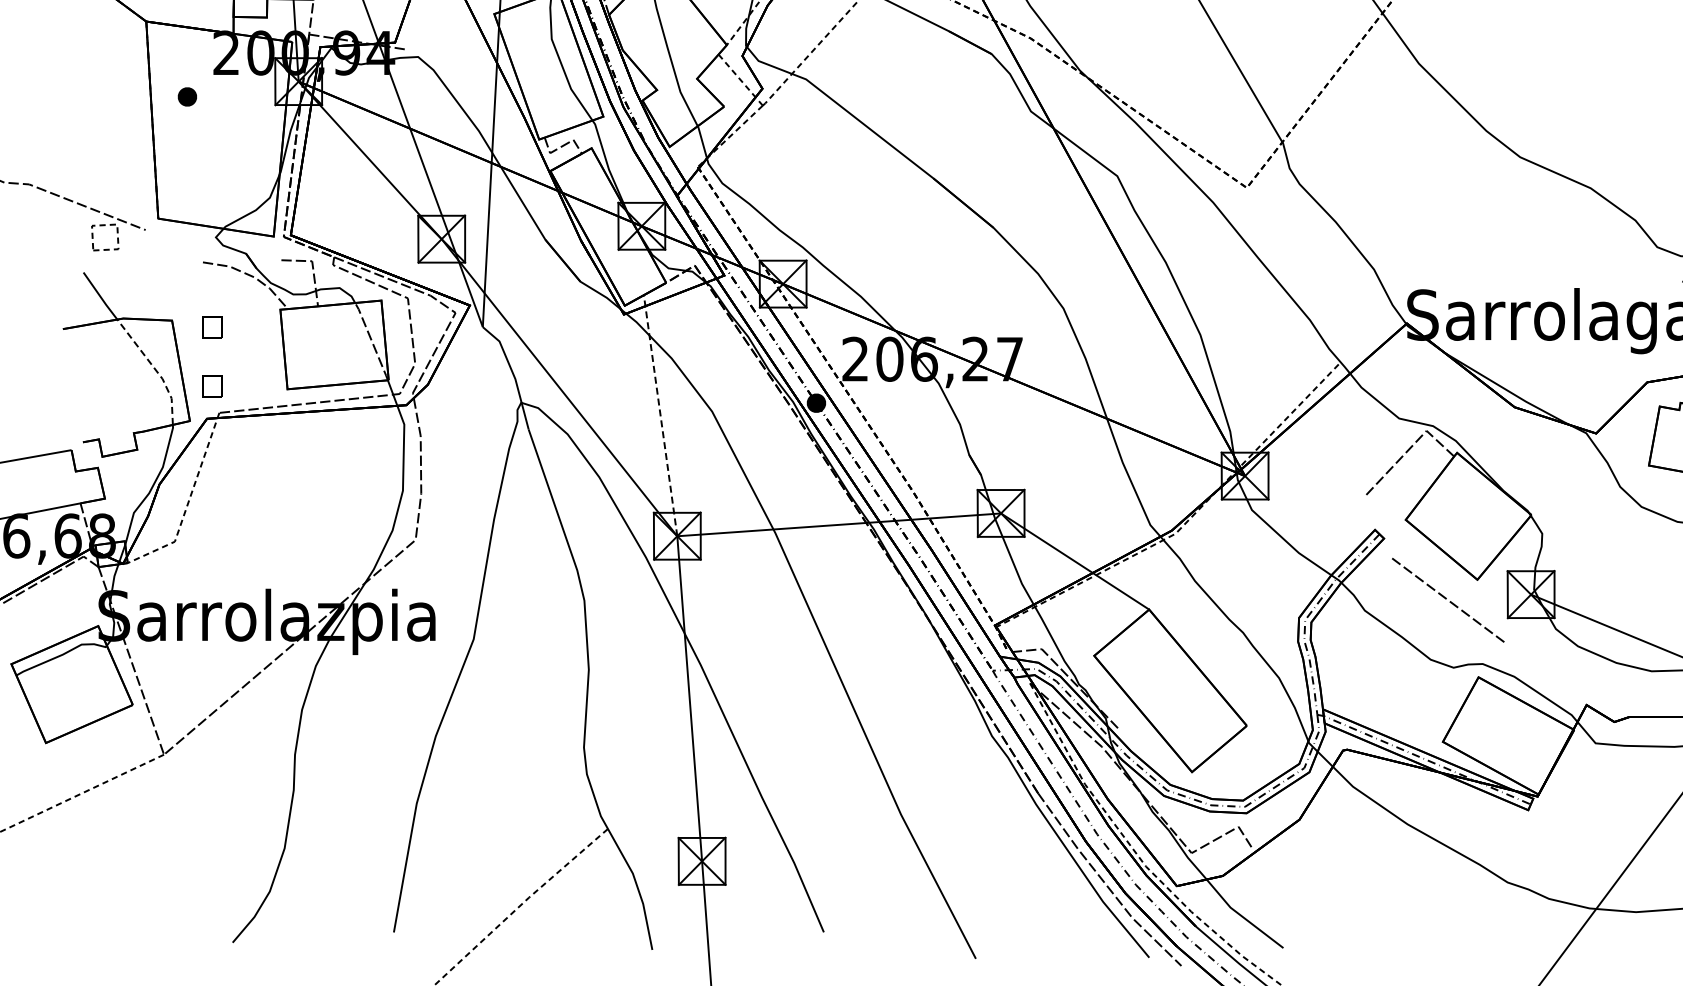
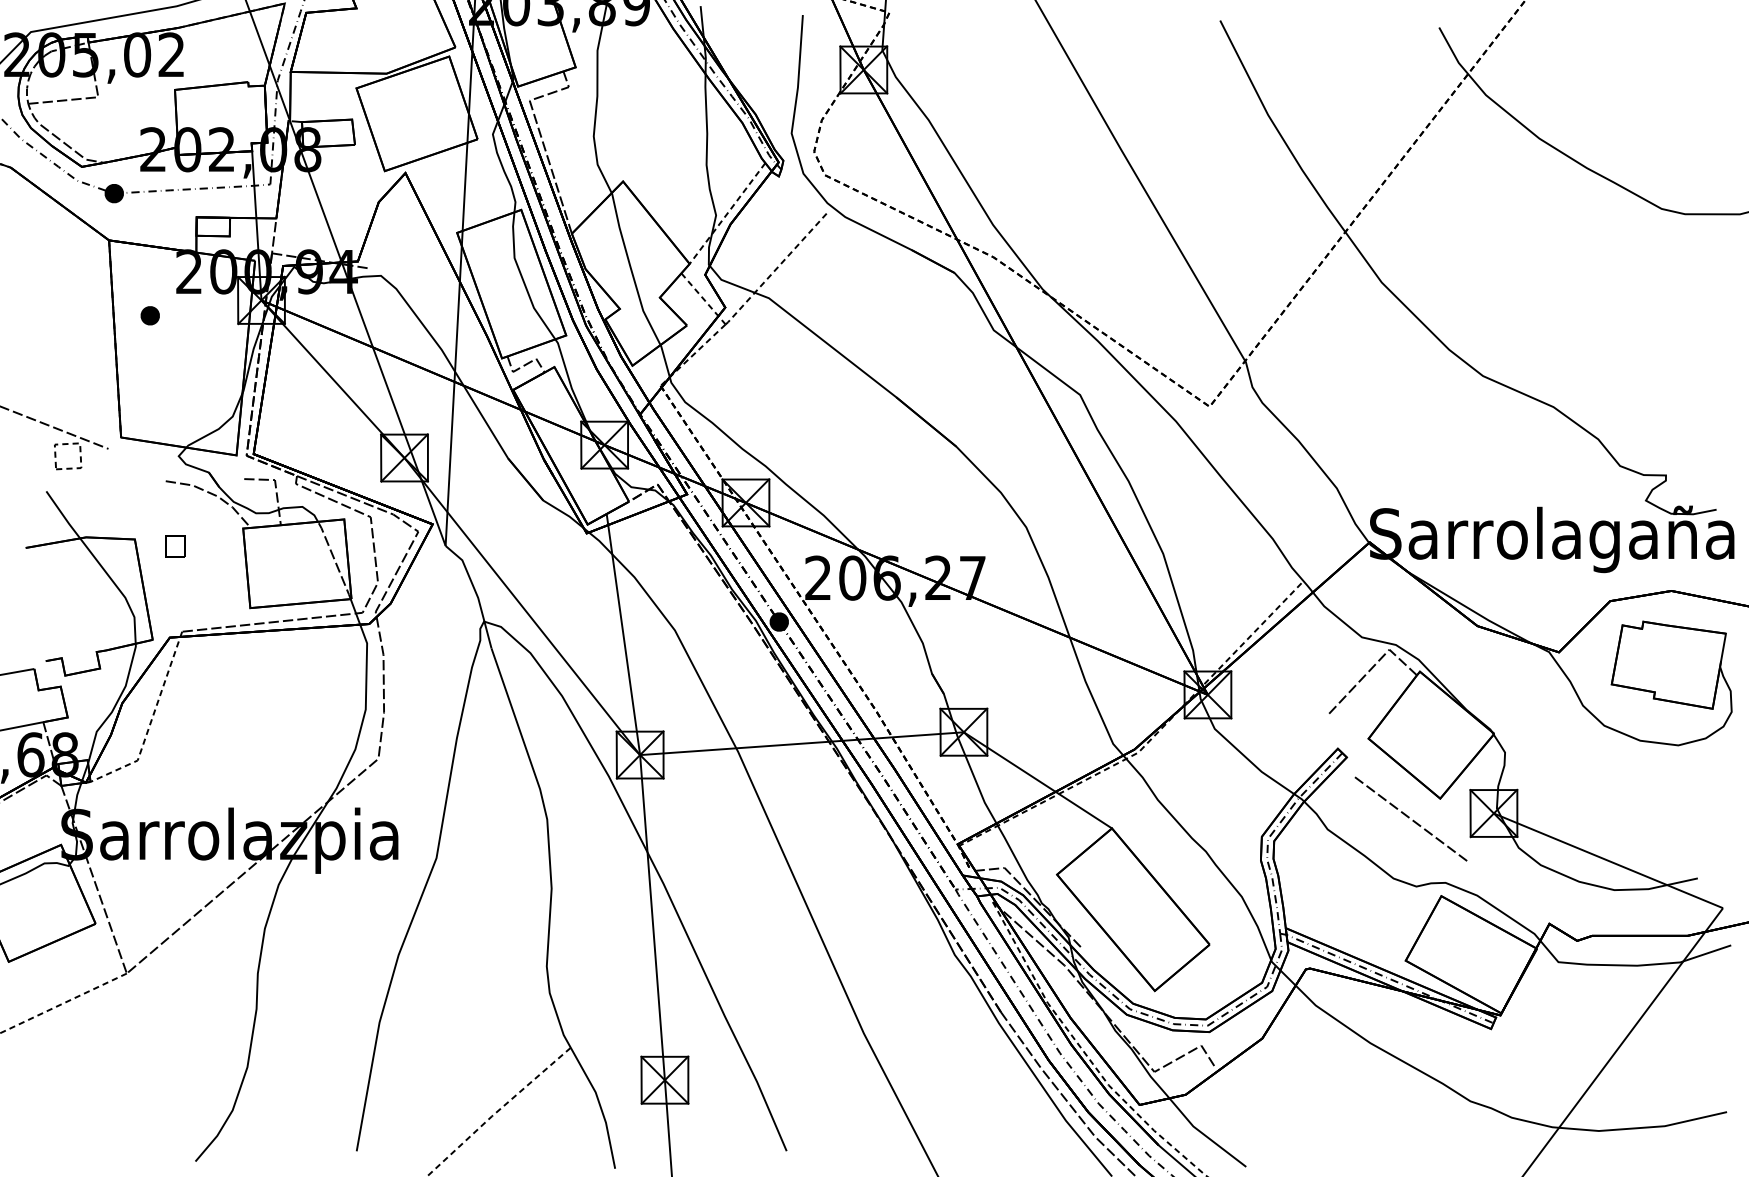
line: (155, 369) -> (118, 588), dashed -> solid
part: (212, 386) -> (175, 605), removed
line: (660, 415) -> (623, 634), dashed -> solid

